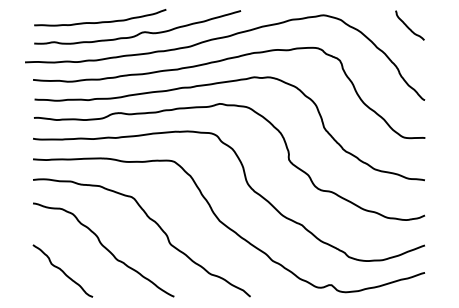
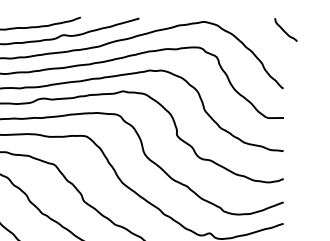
curve: (408, 26) -> (284, 30), moved

